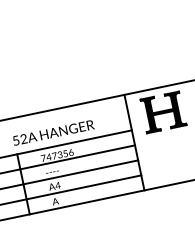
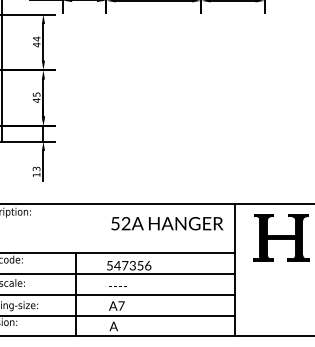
text: (53, 132) -> (167, 223), moved
text: (43, 158) -> (109, 265), 747356 -> 547356
text: (57, 185) -> (121, 305), A4 -> A7

